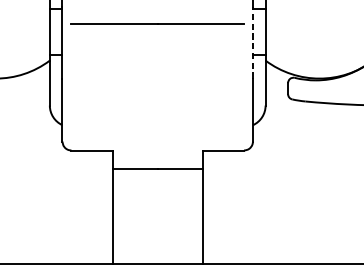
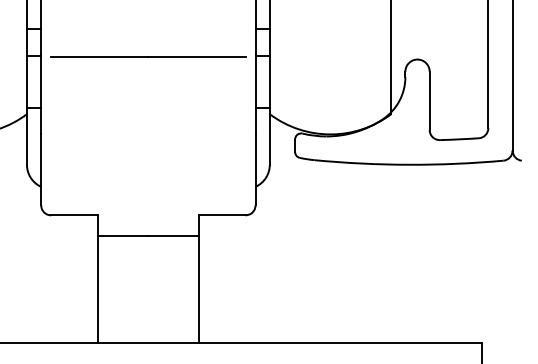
line: (157, 23) -> (148, 56), moved
line: (252, 42) -> (255, 93), dashed -> solid

